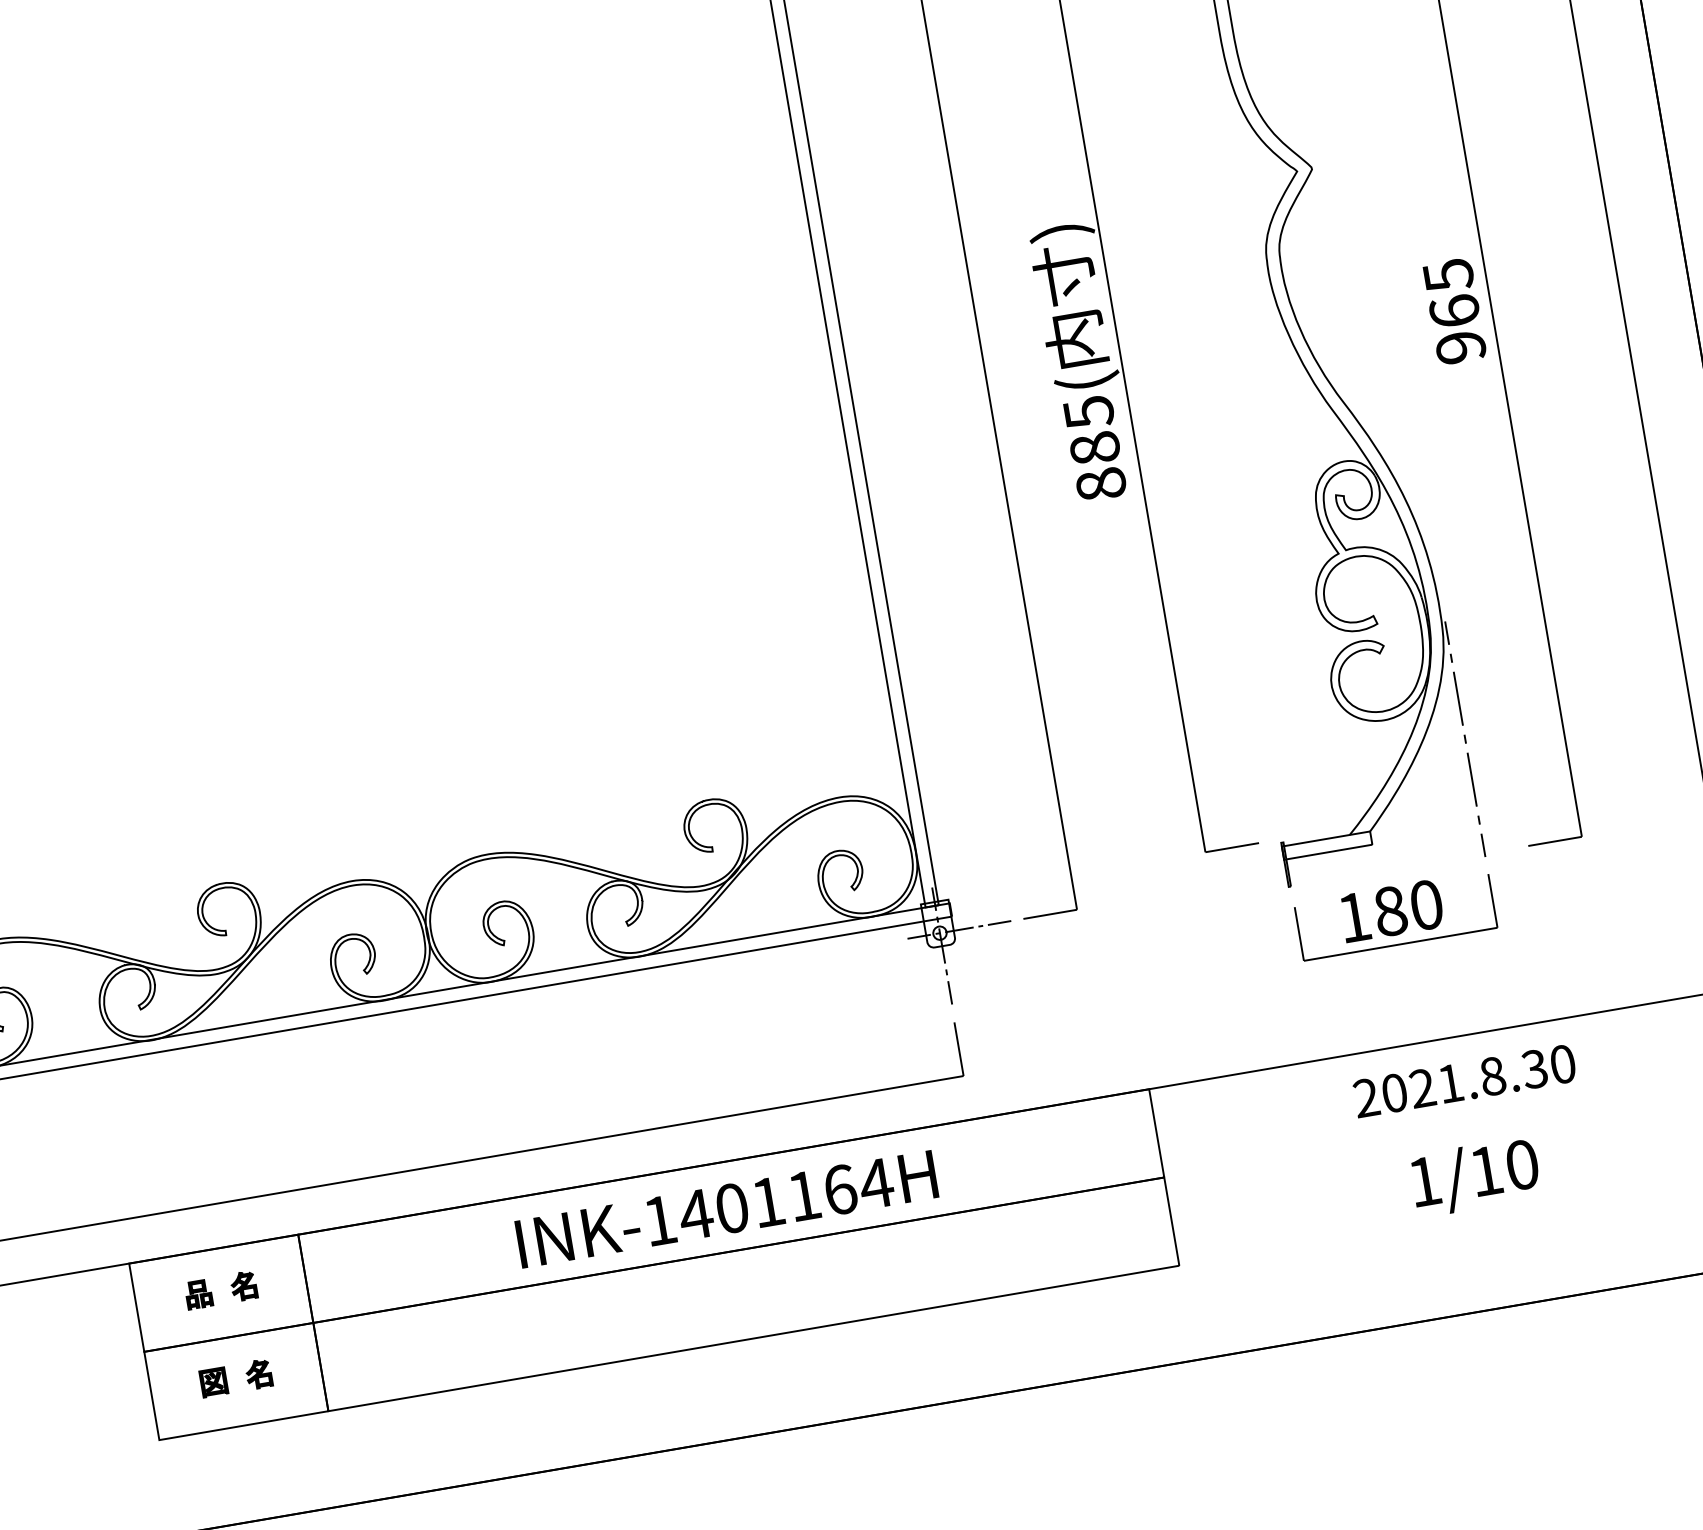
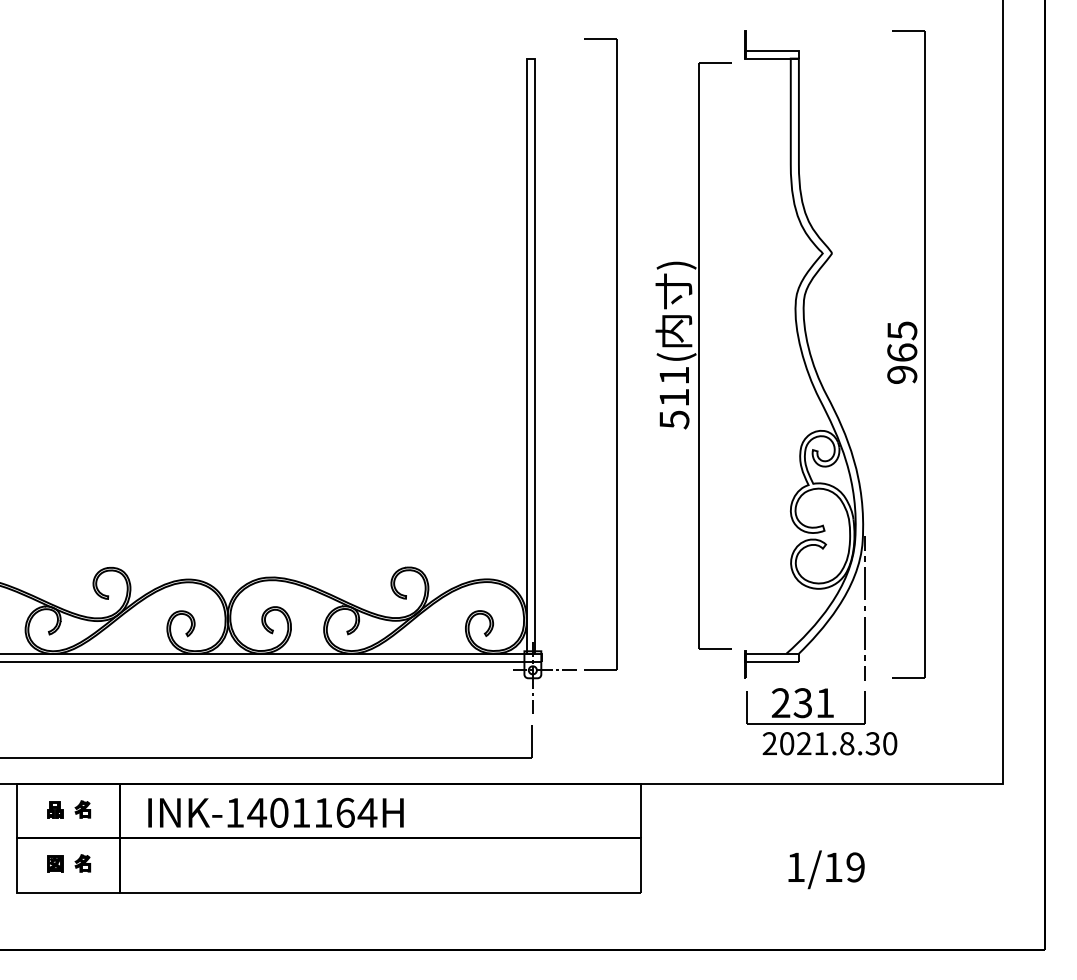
text: (1095, 448) -> (674, 397), 885( -> 511(
text: (1389, 912) -> (802, 703), 180 -> 231
text: (1463, 1080) -> (829, 743), moved
text: (1521, 1165) -> (855, 867), 1/10 -> 1/19
text: (725, 1208) -> (275, 812), moved

